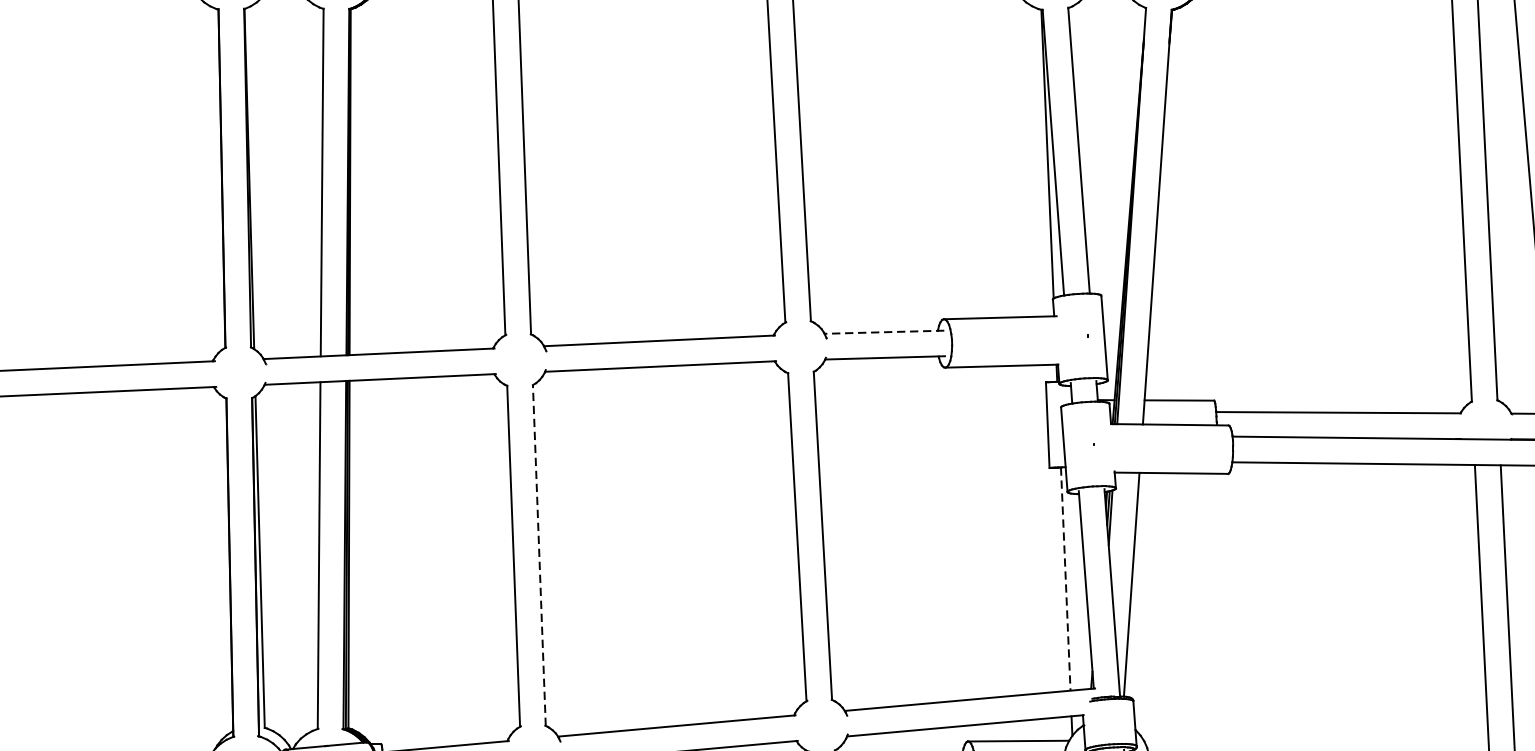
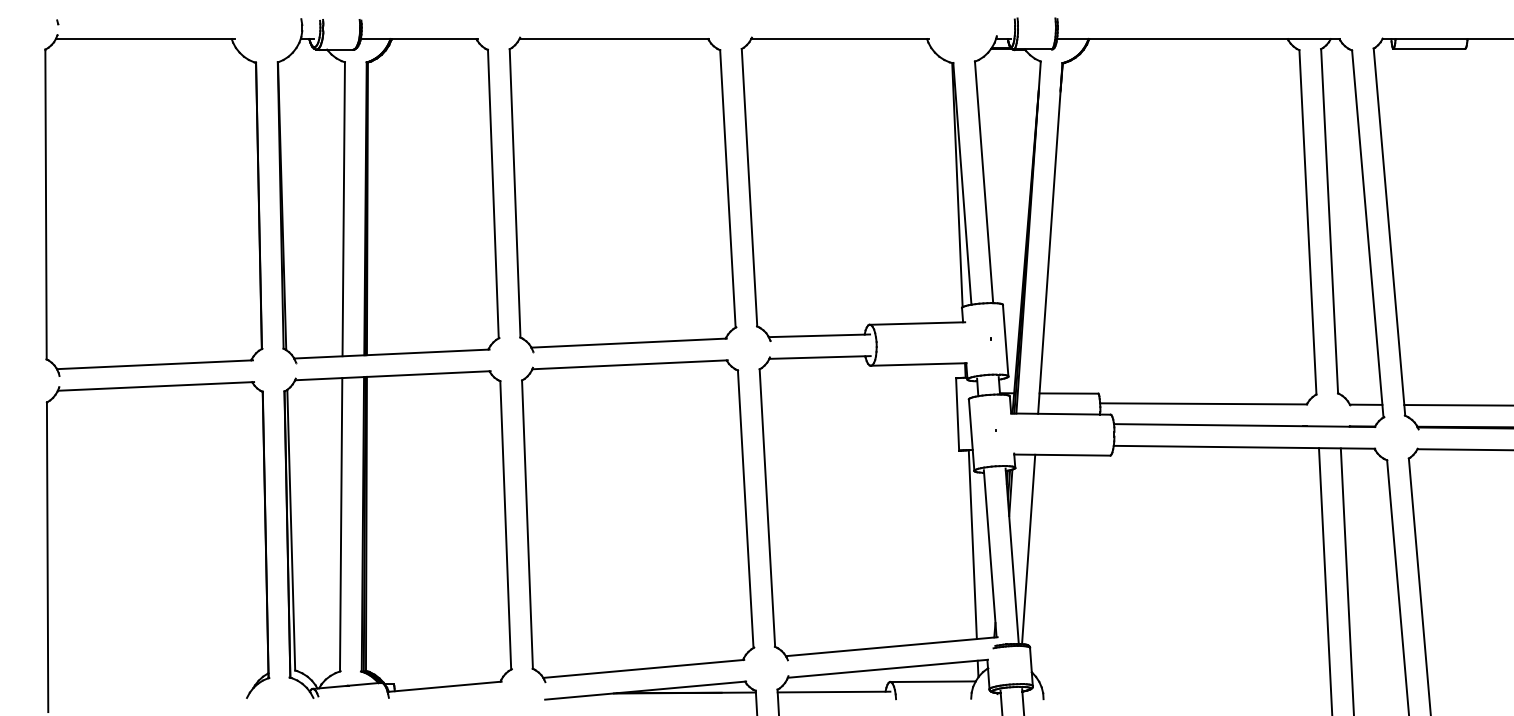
line: (884, 331) -> (819, 335), dashed -> solid
line: (539, 555) -> (527, 524), dashed -> solid
line: (1065, 580) -> (972, 545), dashed -> solid

